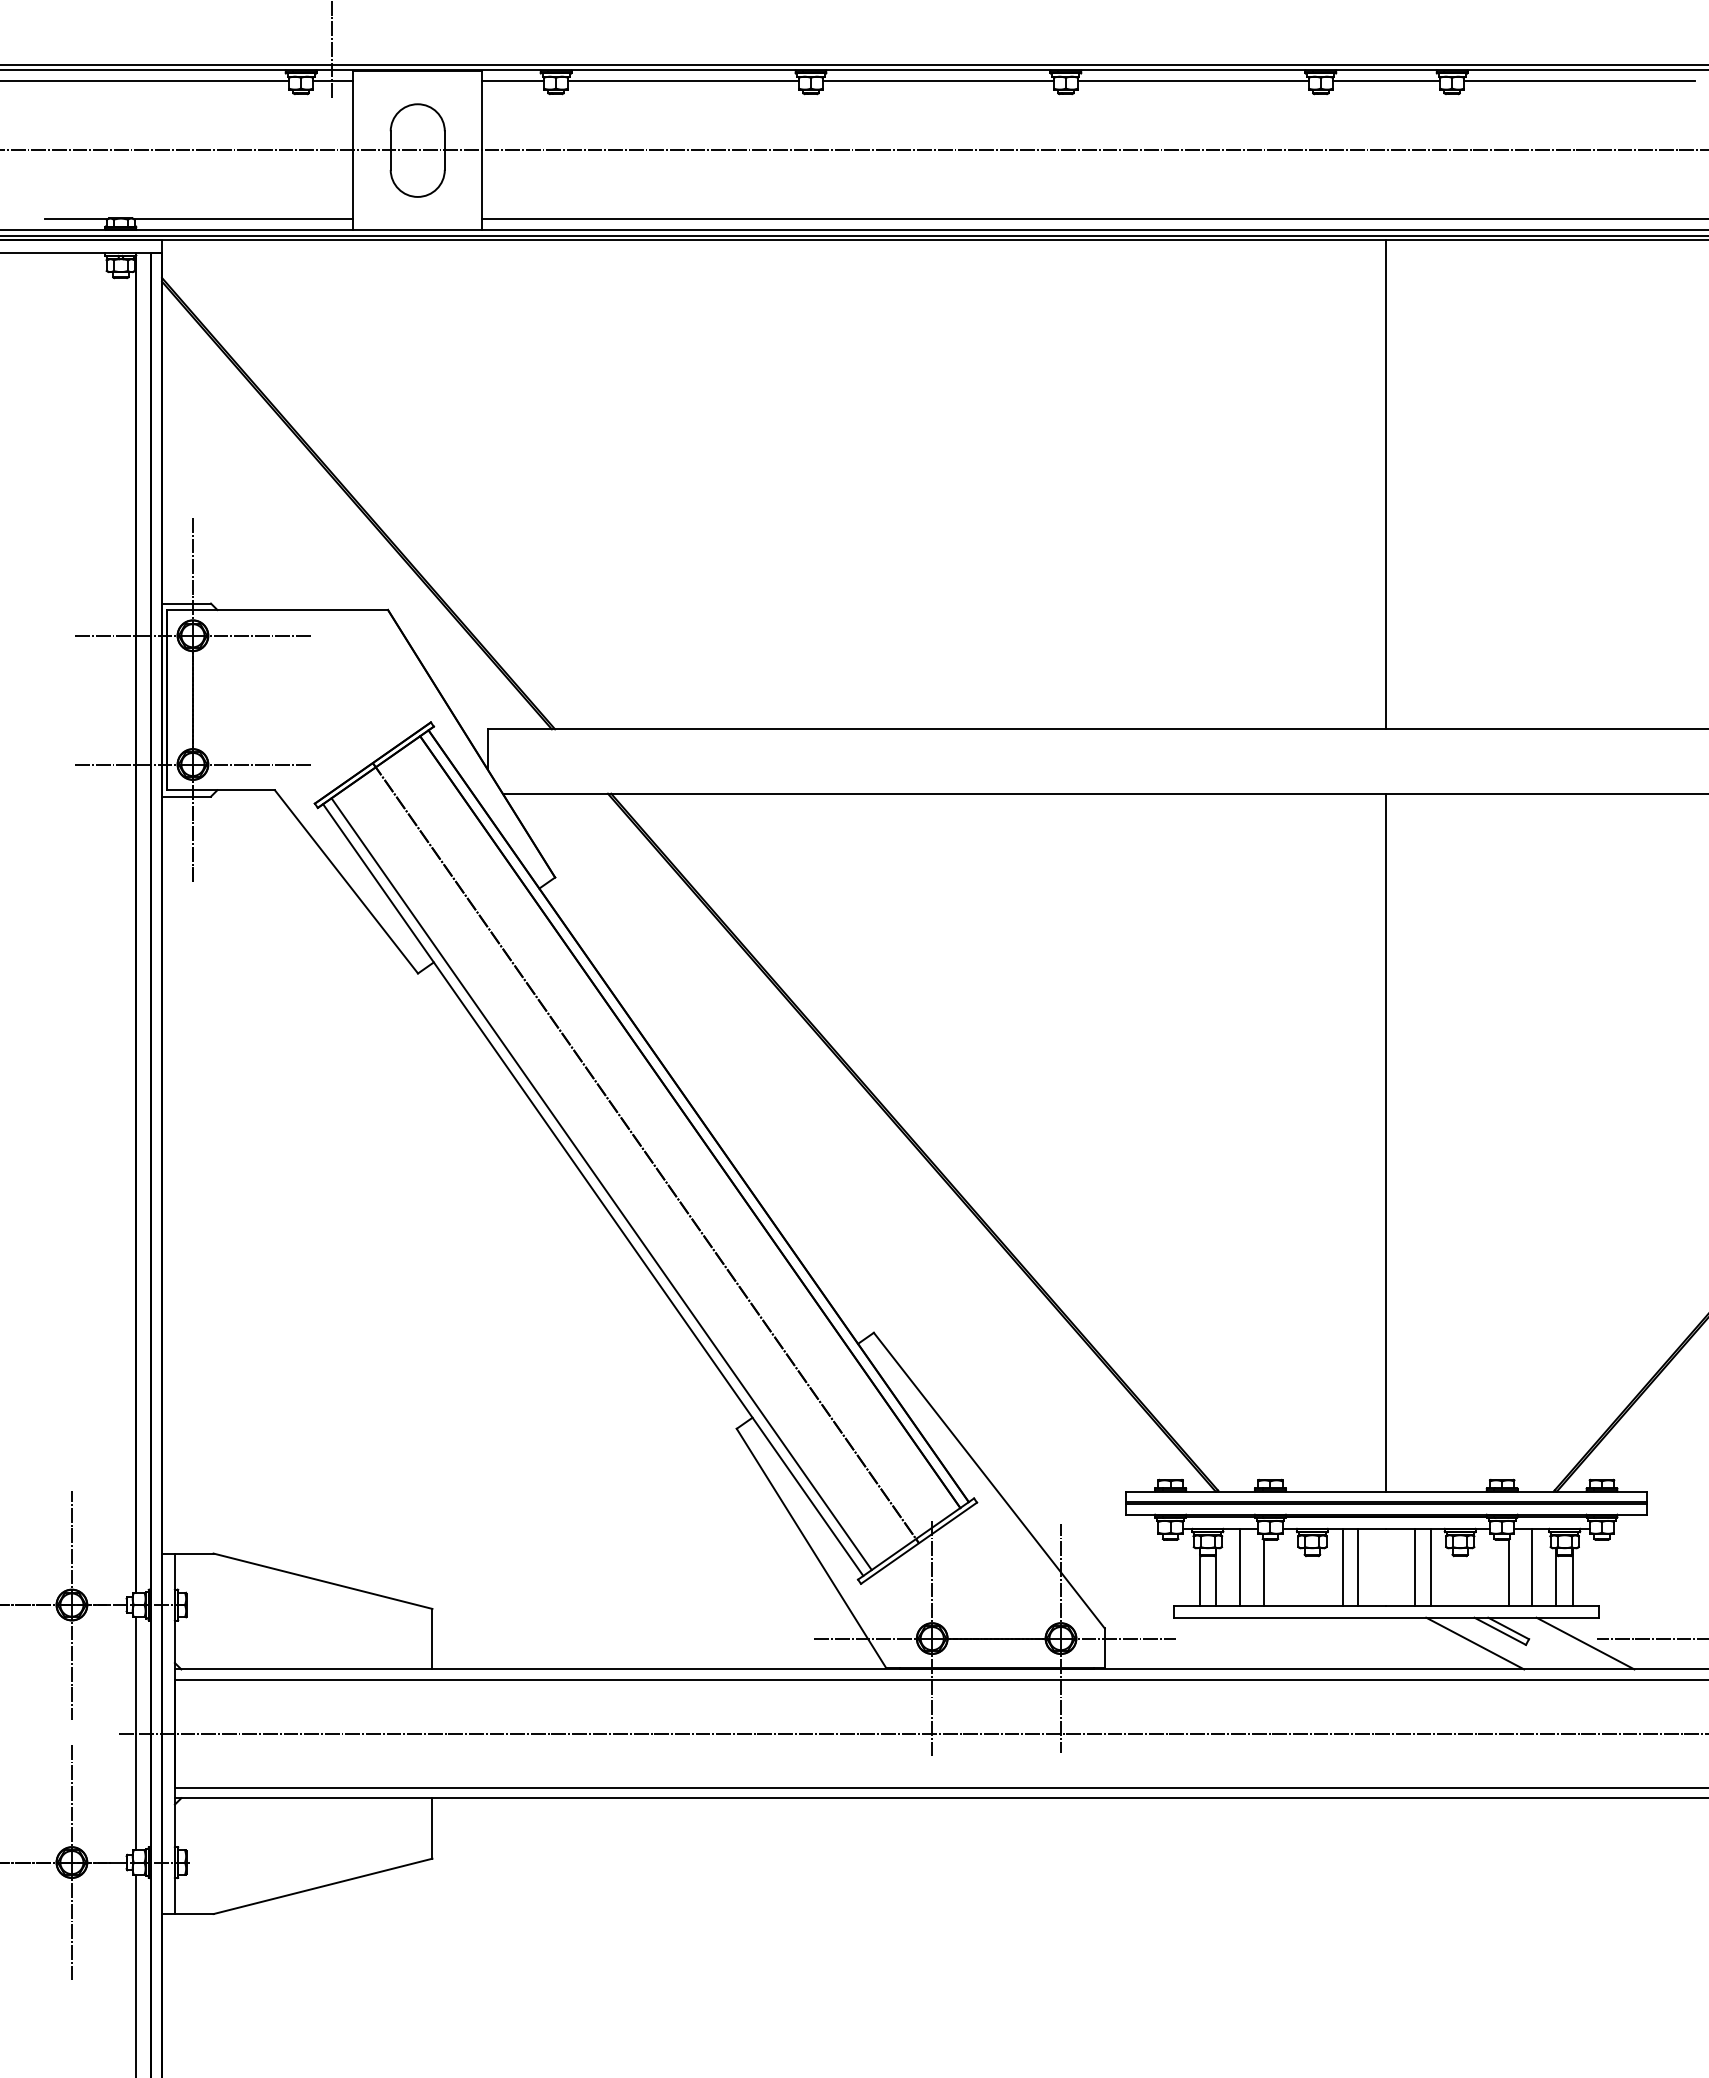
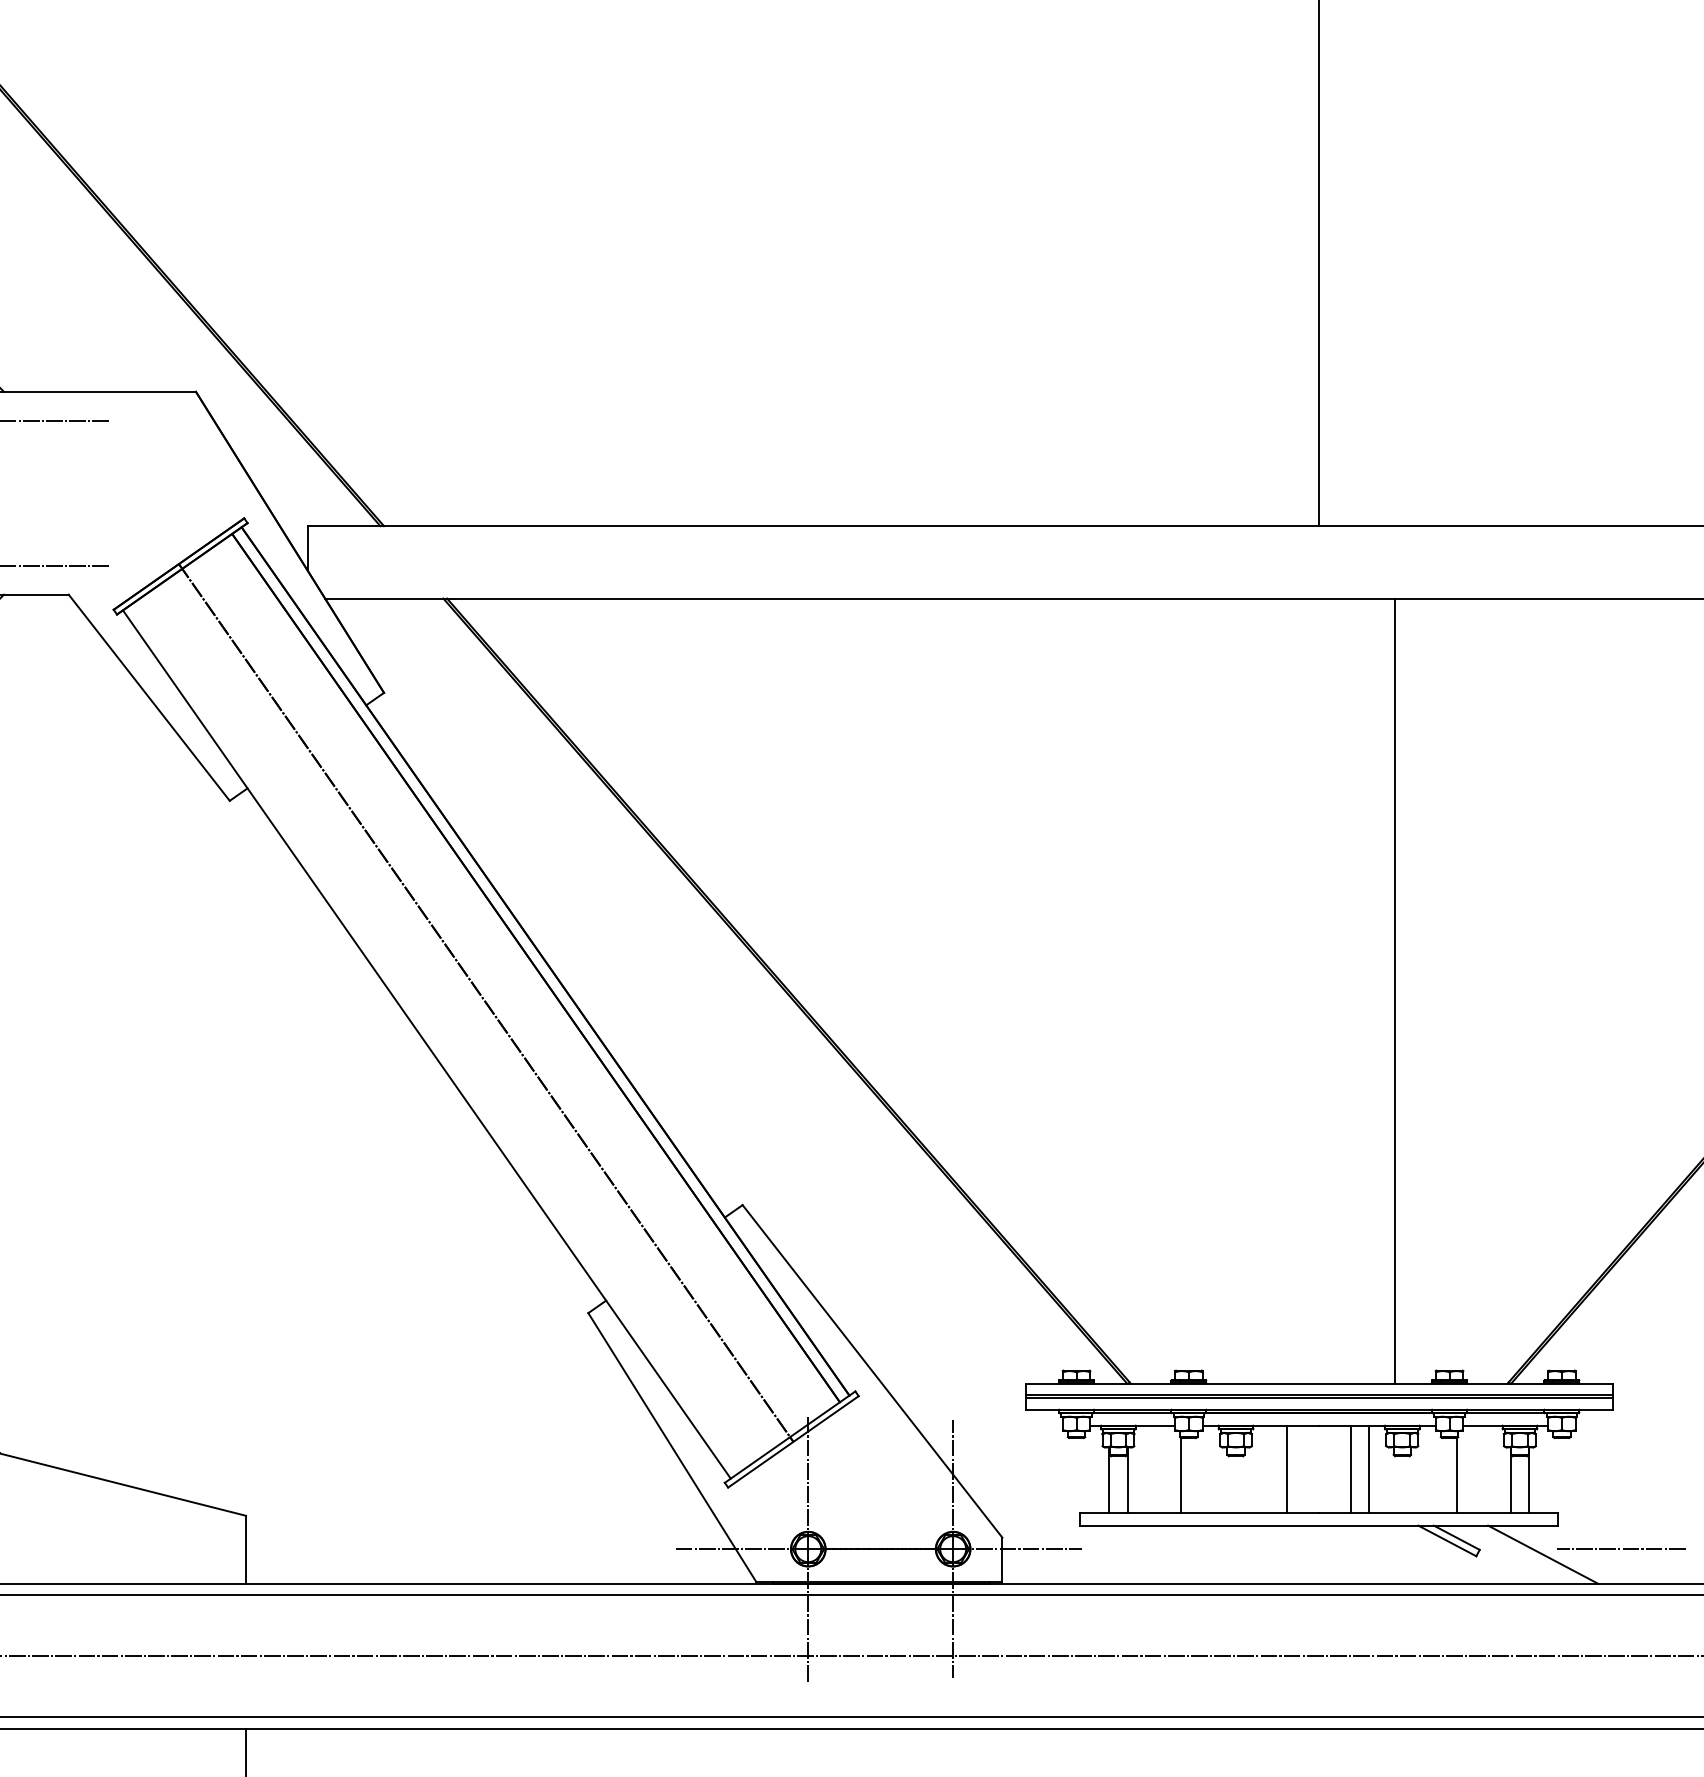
line: (1386, 1142) -> (1394, 990), moved
line: (601, 1184) -> (436, 1038), removed
line: (1240, 1567) -> (1155, 1469), removed
line: (1342, 1567) -> (1269, 1469), removed
line: (1532, 1567) -> (1483, 1469), removed
line: (1475, 1643) -> (1419, 1554), removed

